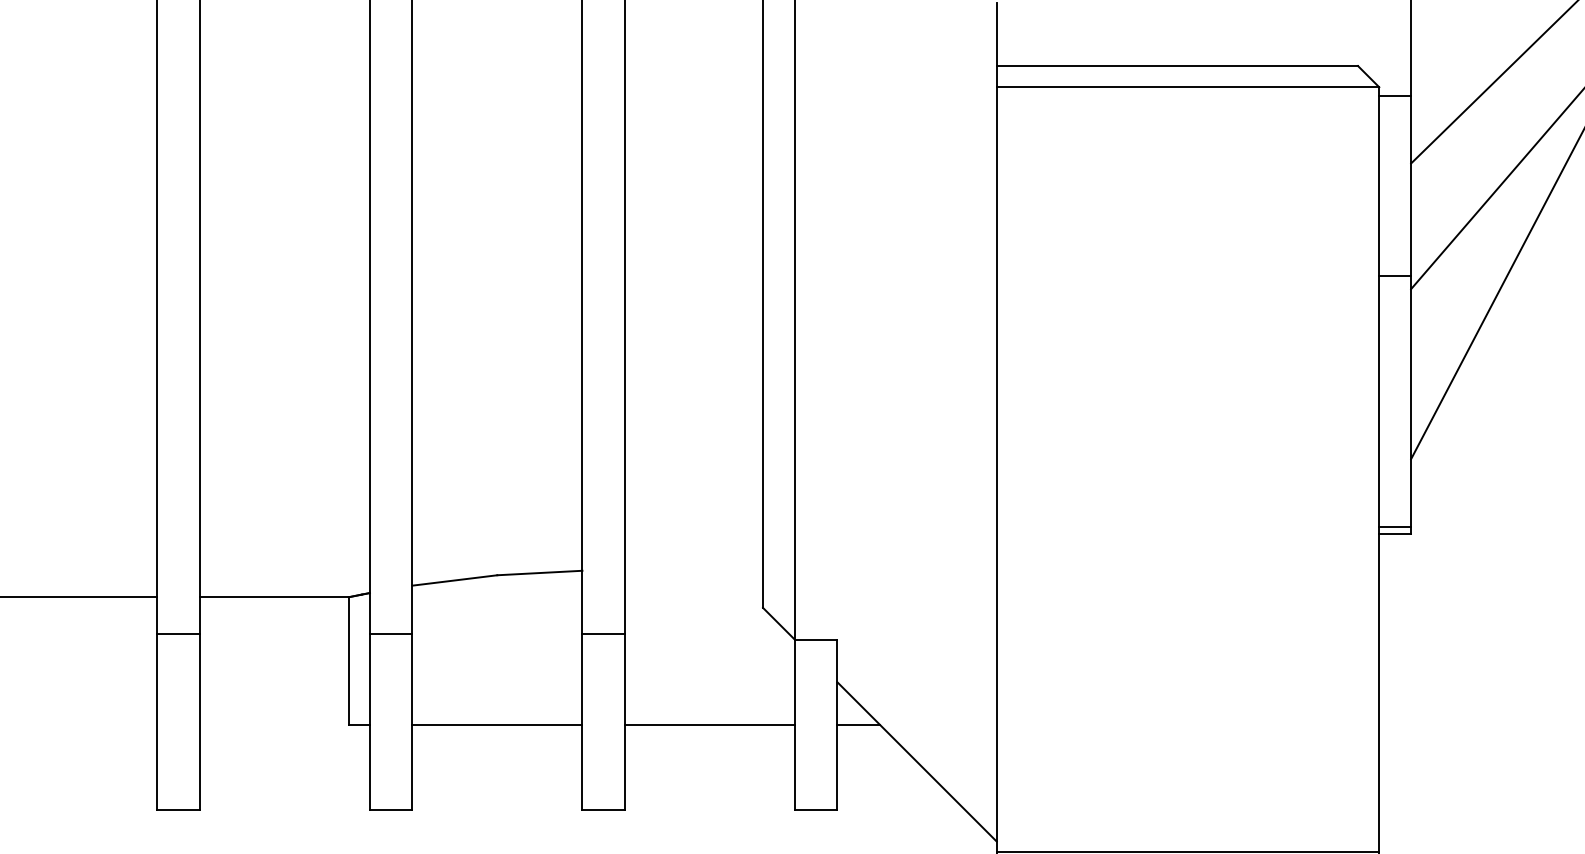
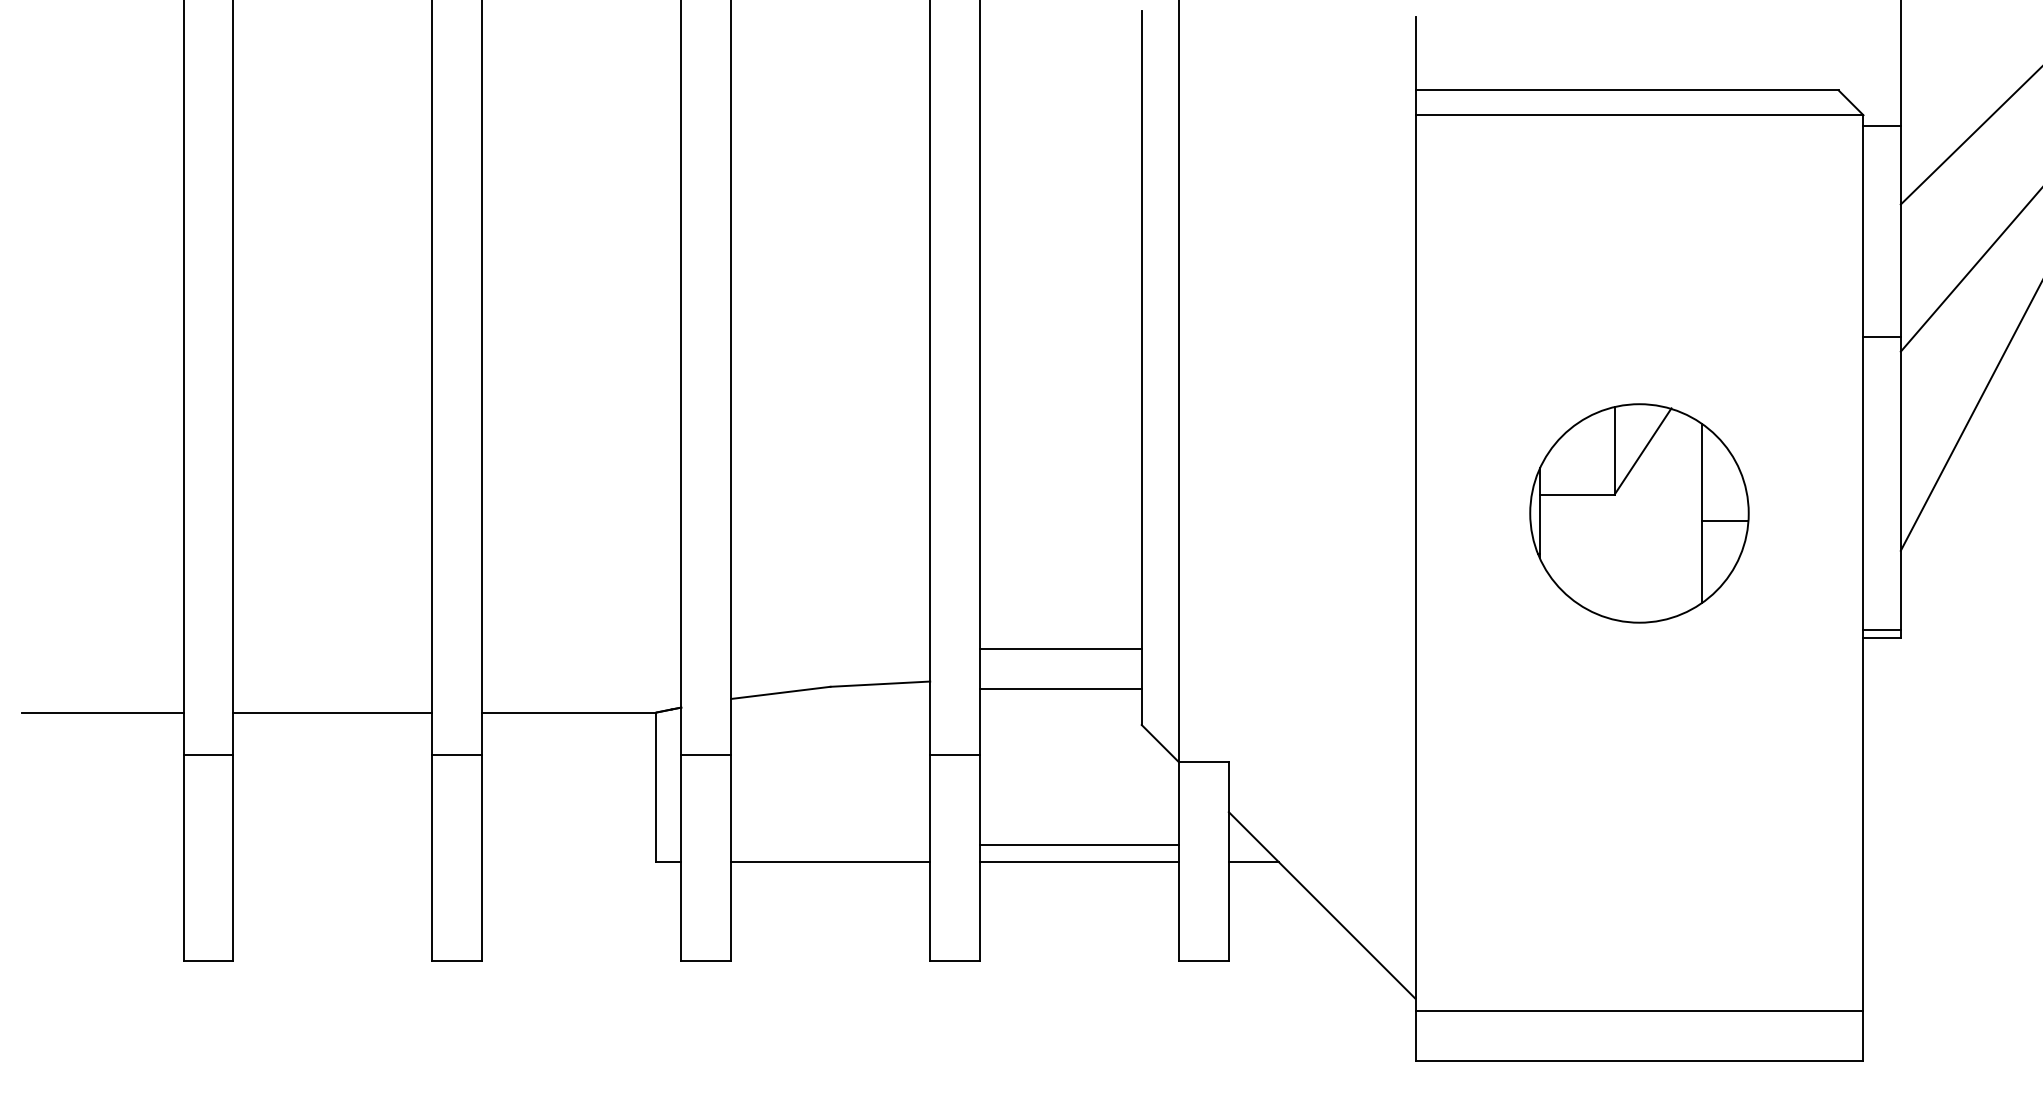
part: (1188, 427) -> (1639, 513), added
line: (693, 543) -> (1060, 649), added
line: (693, 576) -> (1060, 688), added
line: (709, 709) -> (1079, 844), added

